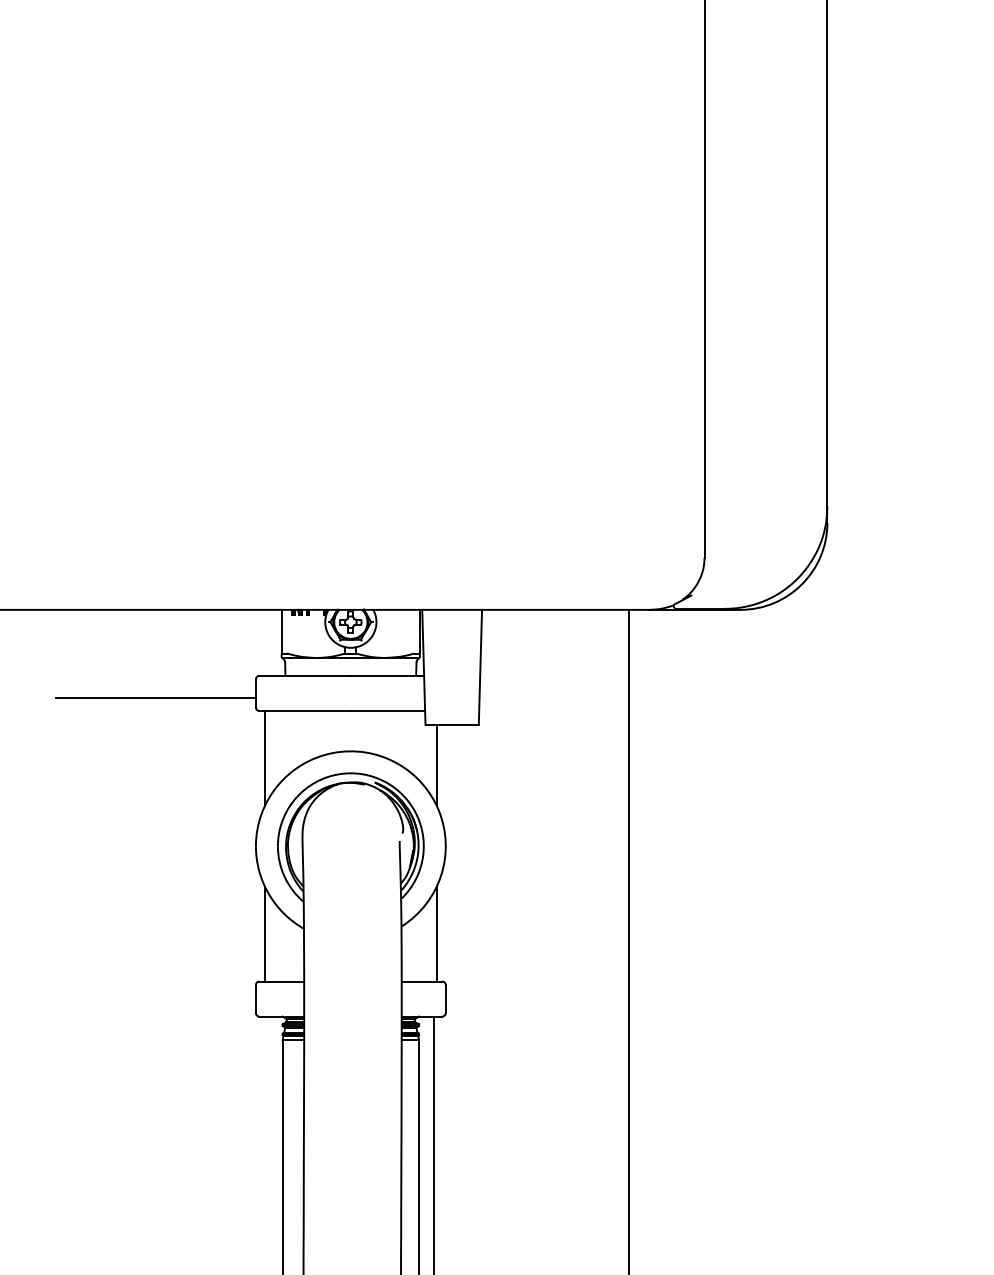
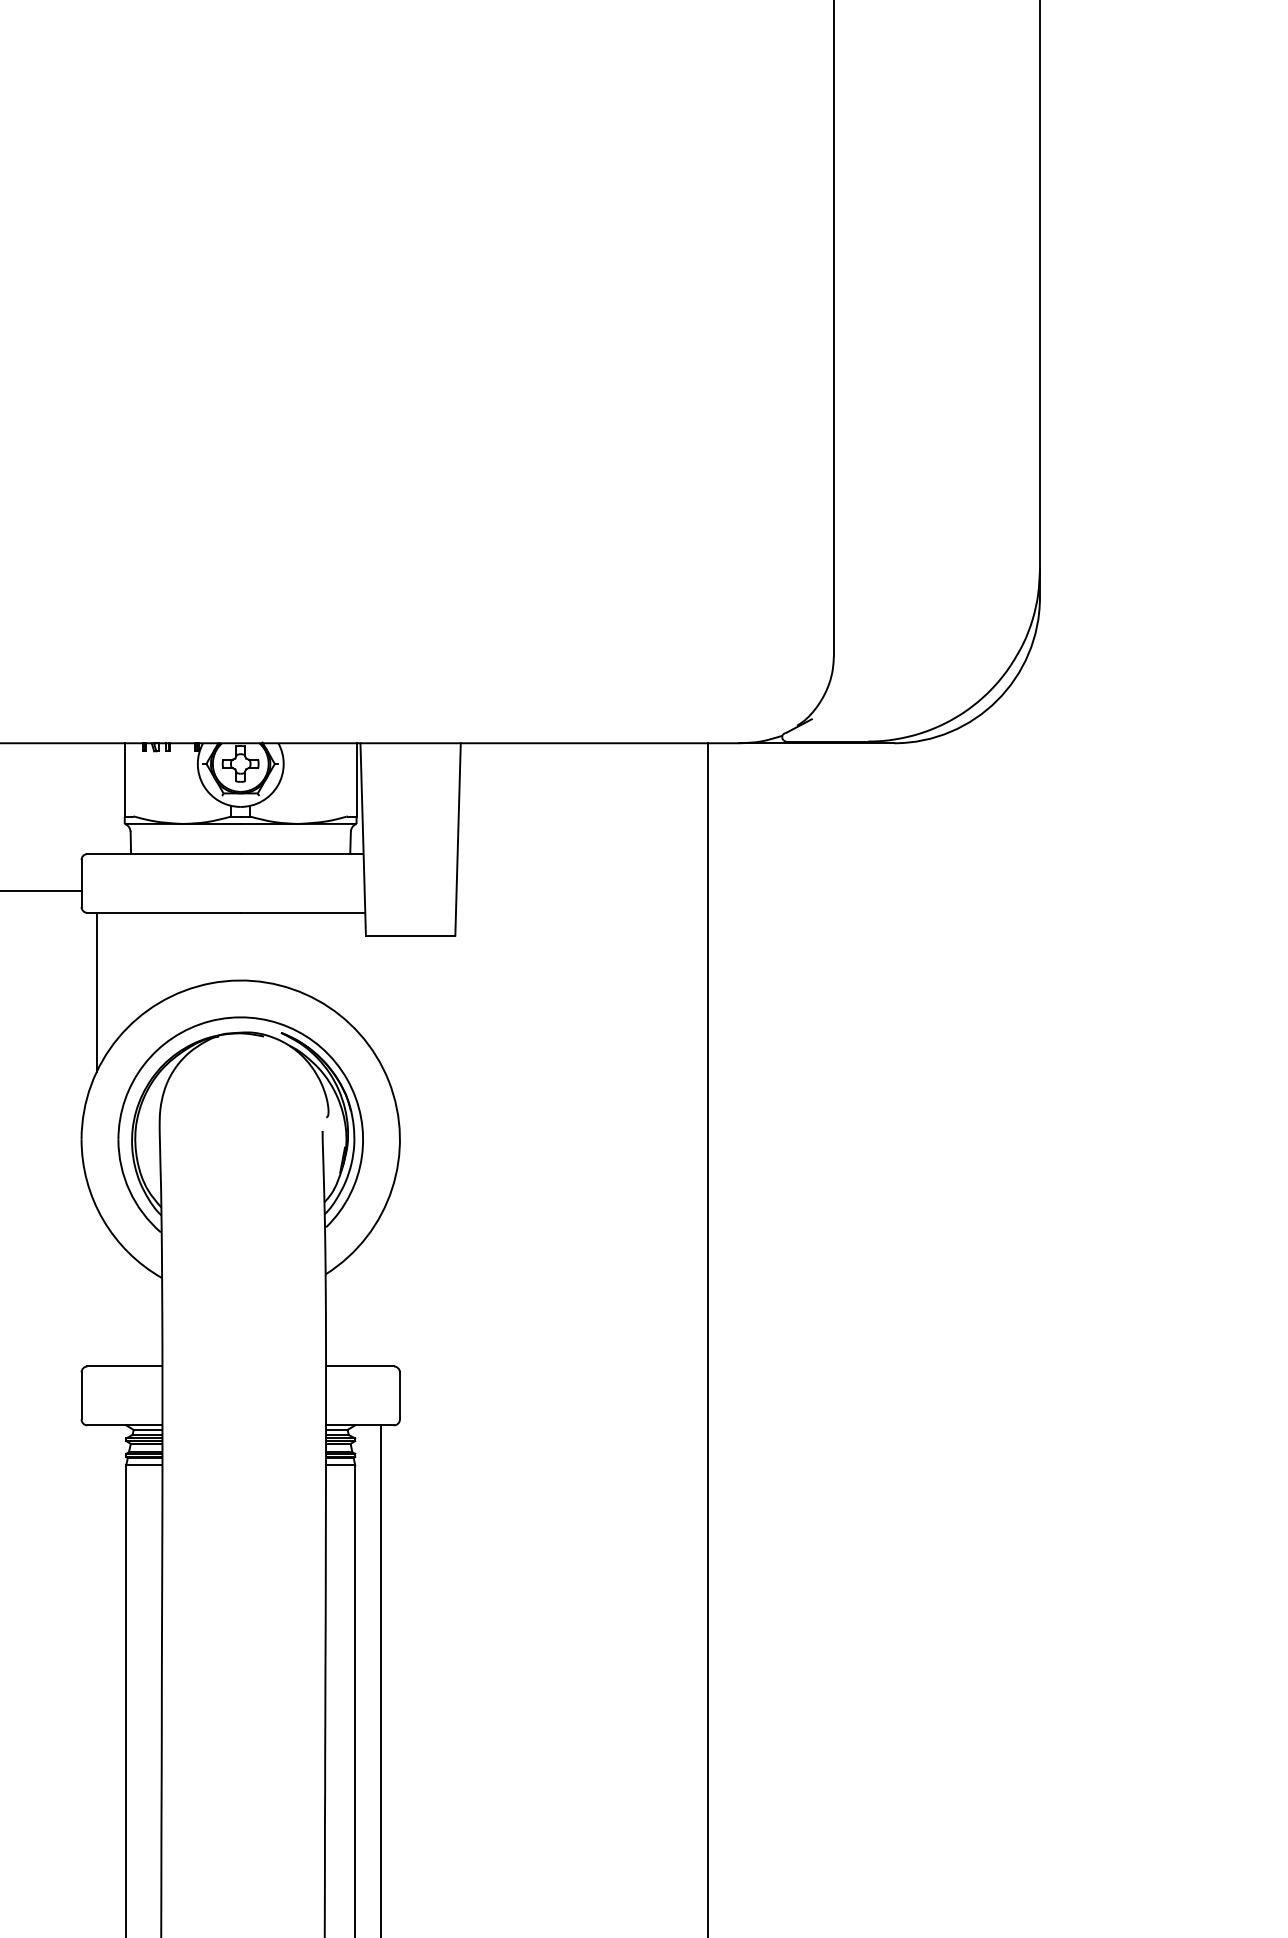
line: (436, 764) -> (384, 1002), removed
line: (265, 933) -> (97, 1285), removed
line: (436, 933) -> (384, 1285), removed

